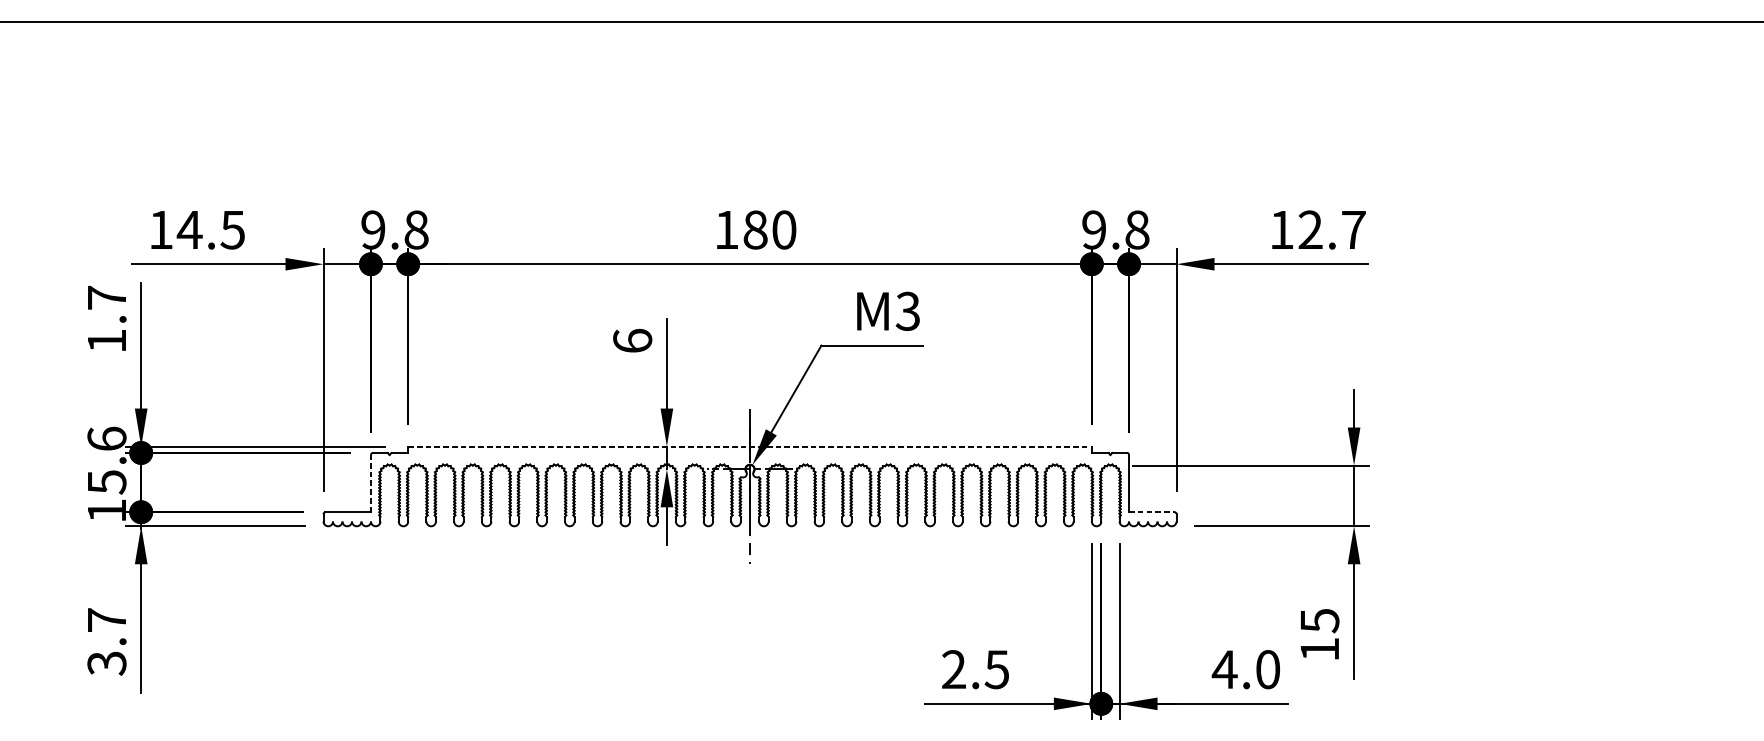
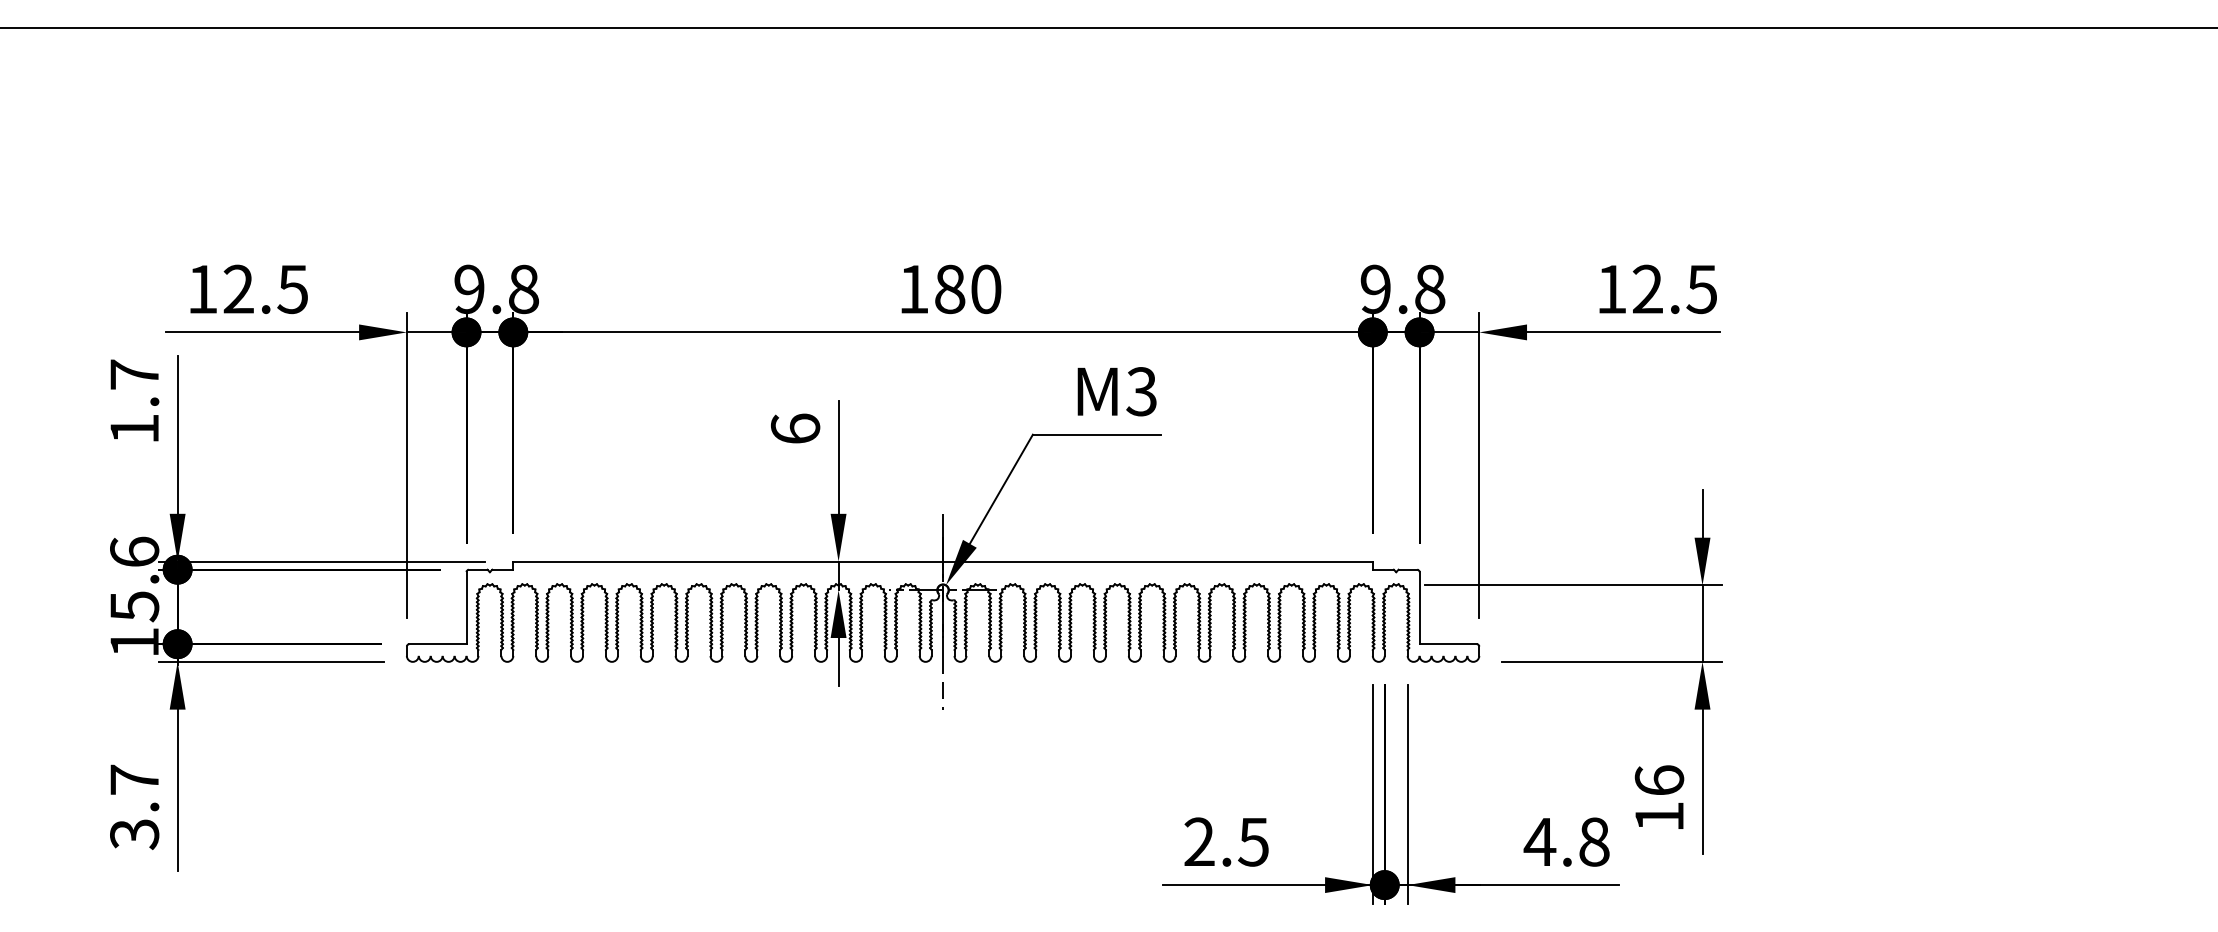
text: (189, 229) -> (238, 288), 14.5 -> 12.5
text: (1353, 230) -> (1701, 289), 12.7 -> 12.5
line: (750, 446) -> (943, 561), dashed -> solid
line: (370, 483) -> (466, 607), dashed -> solid
line: (1152, 512) -> (1448, 644), dashed -> solid
text: (1319, 620) -> (1659, 780), 15 -> 16
text: (1268, 669) -> (1594, 841), 4.0 -> 4.8

